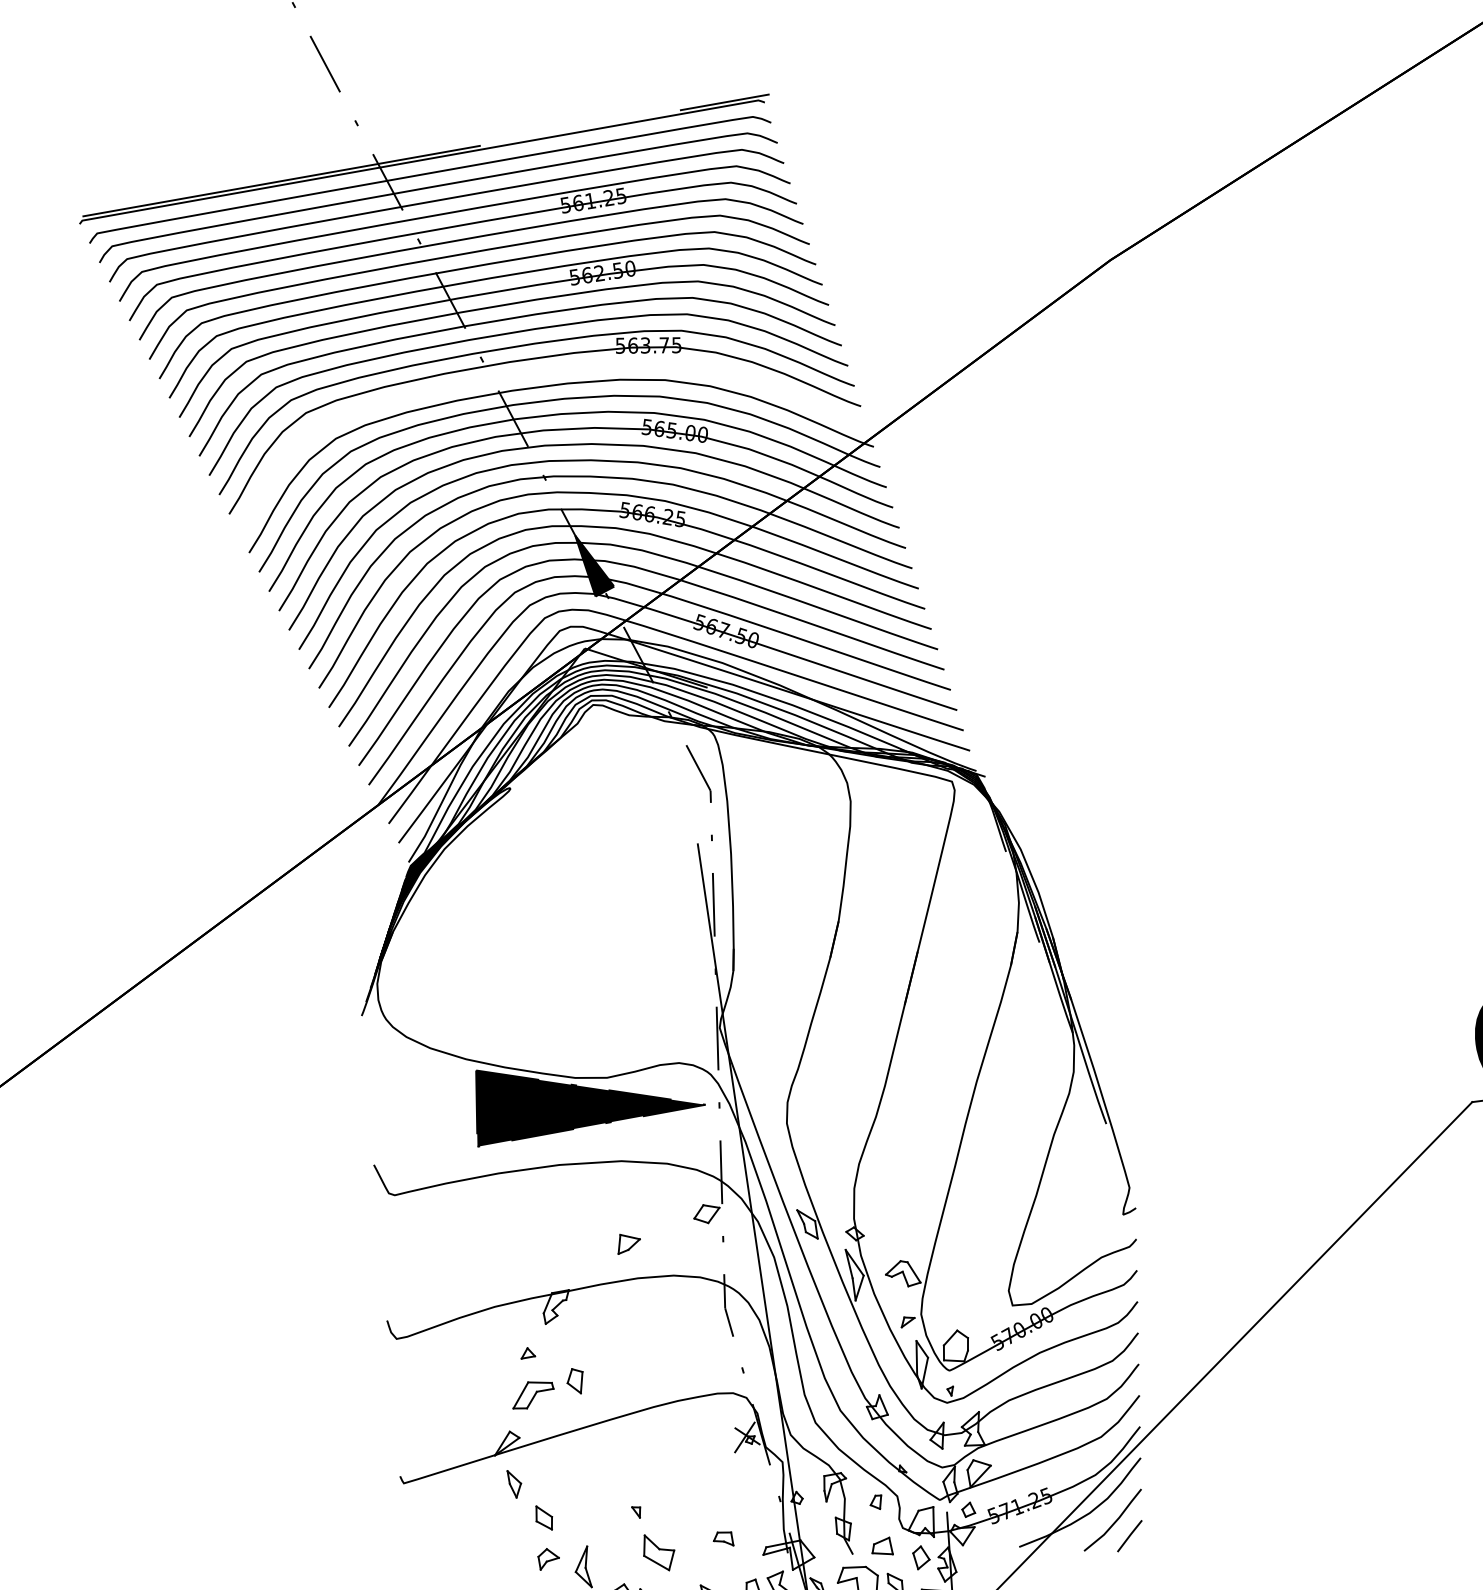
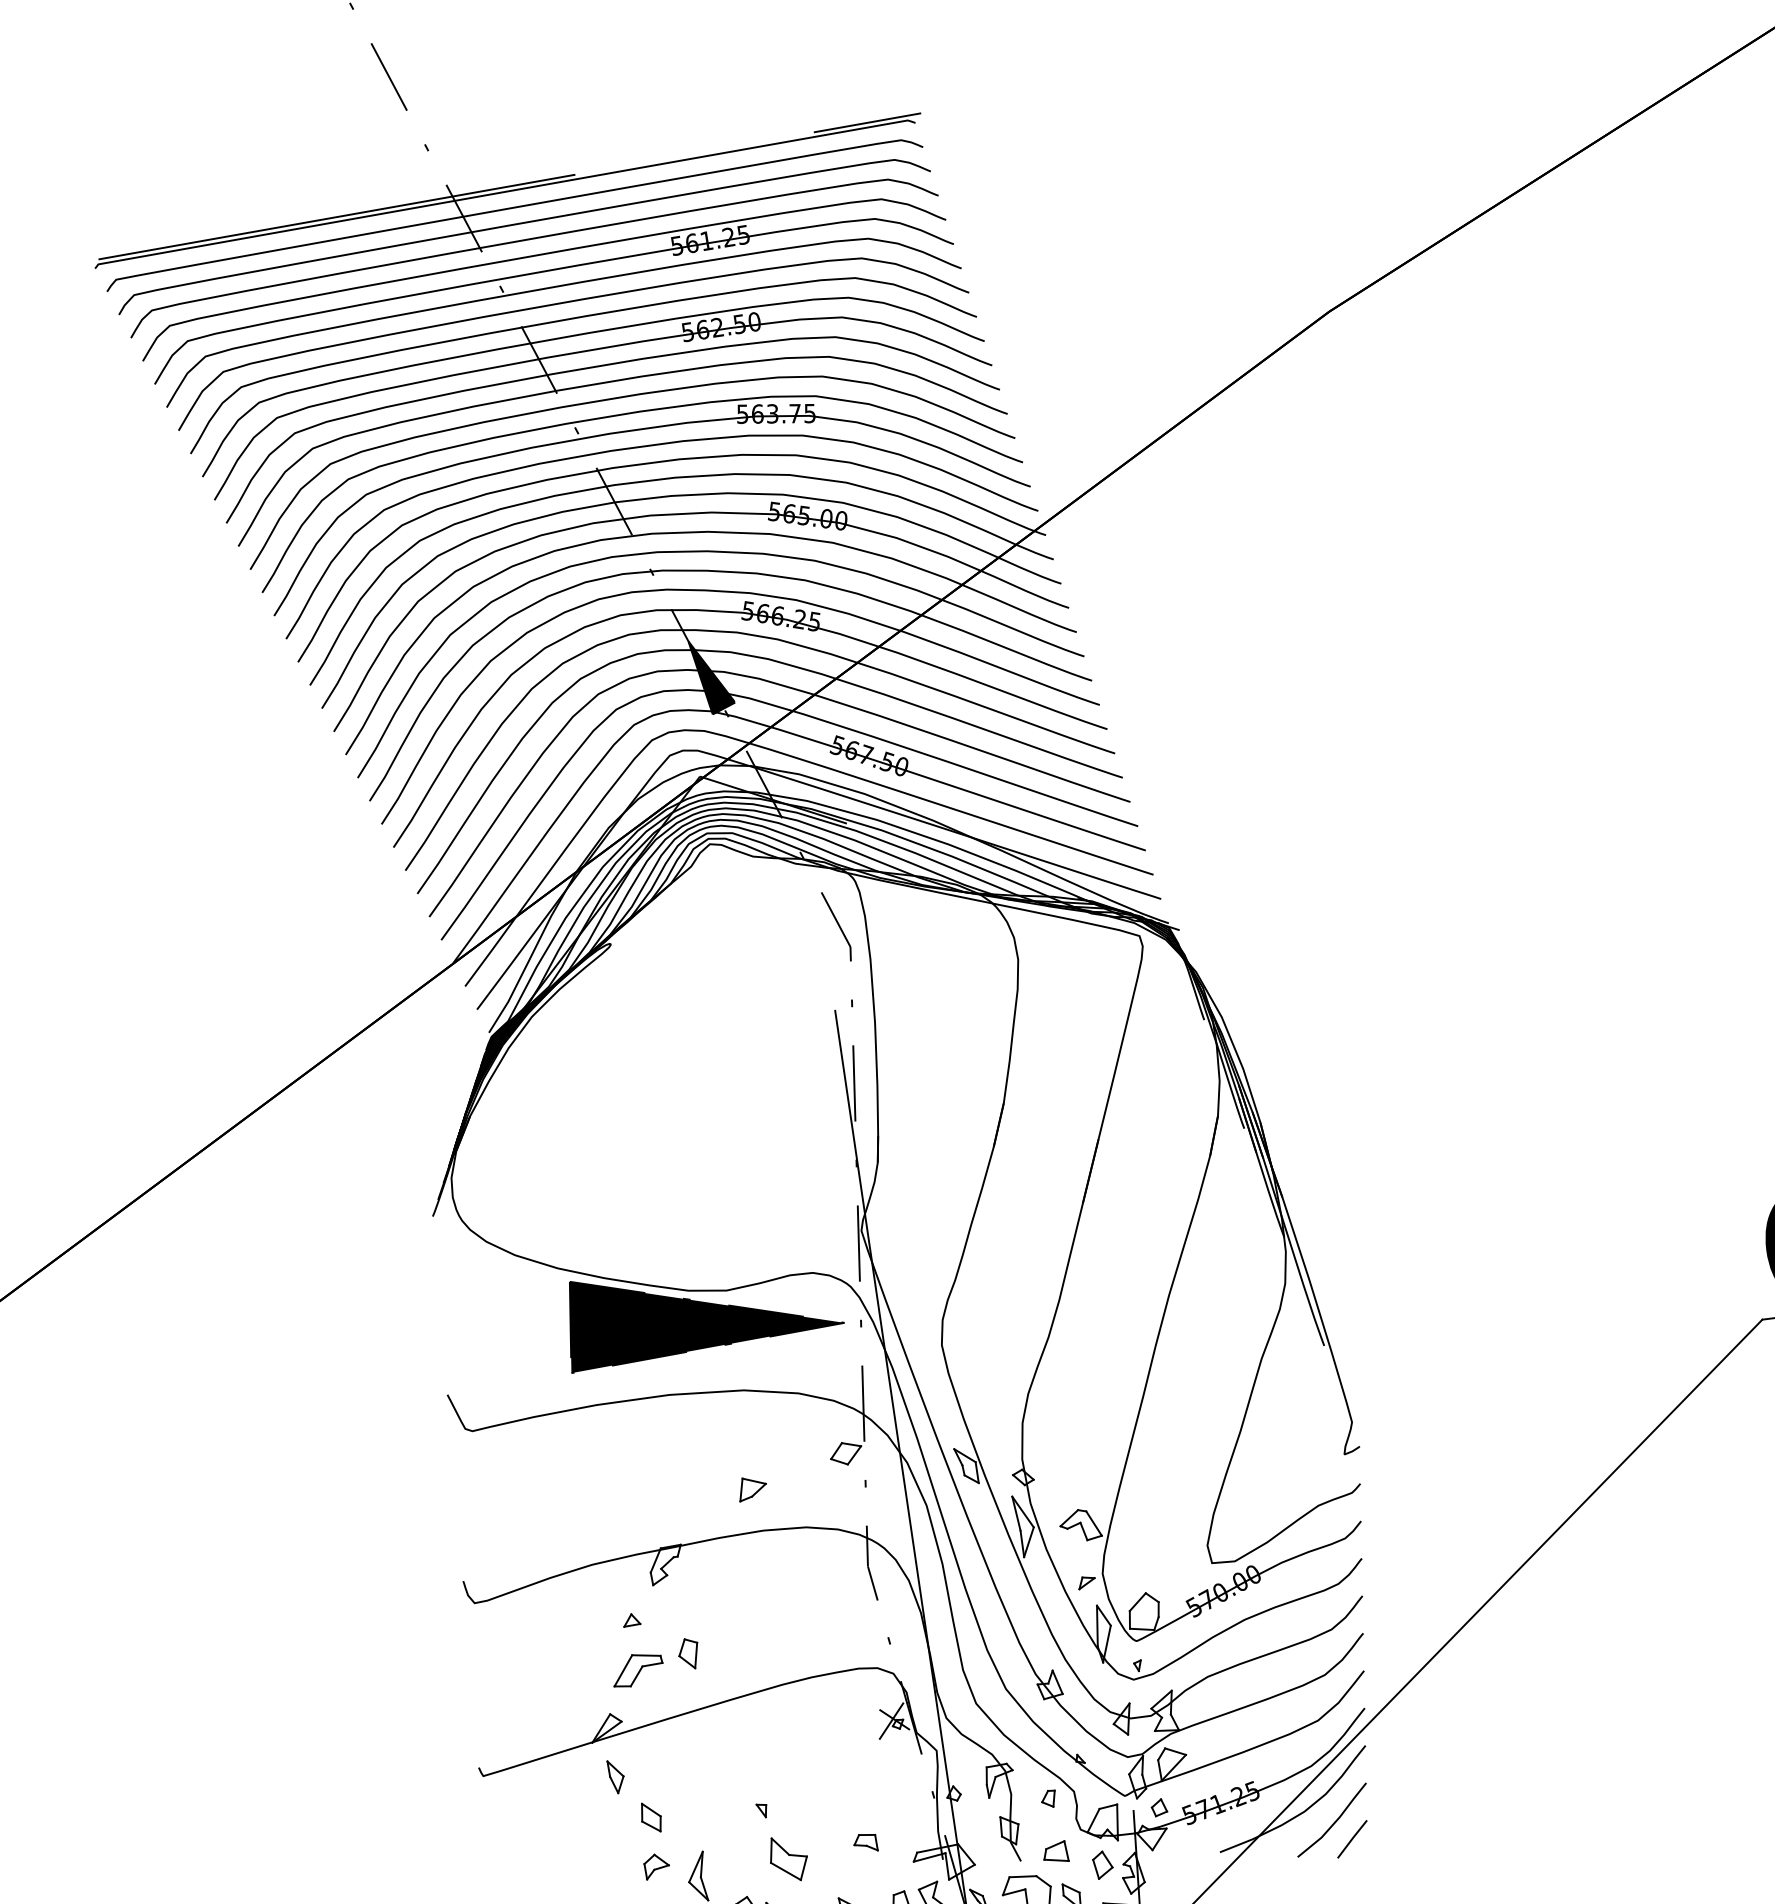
curve: (546, 372) -> (653, 446), added

